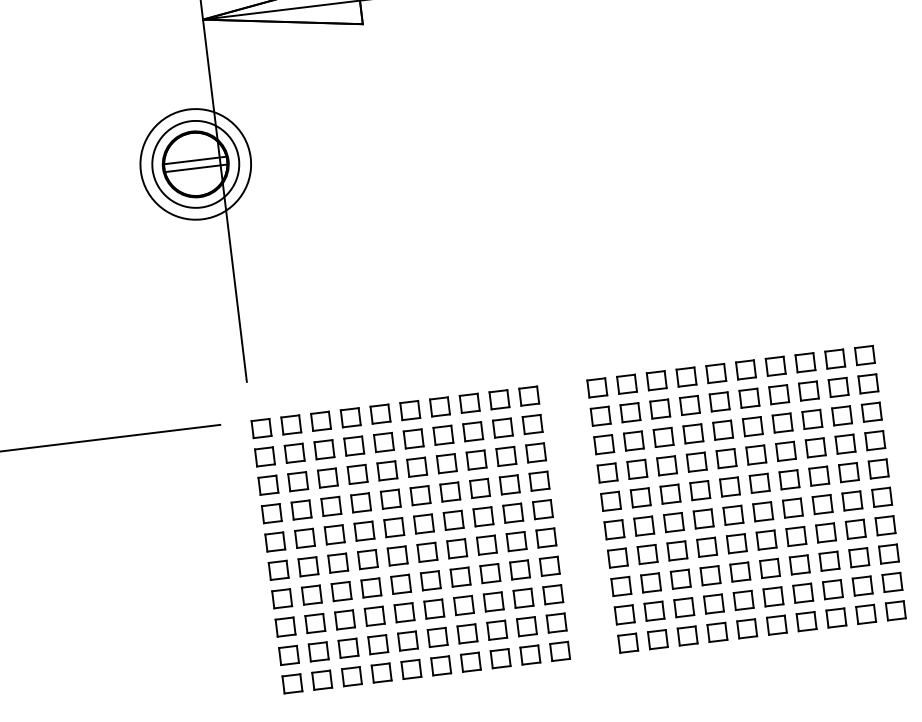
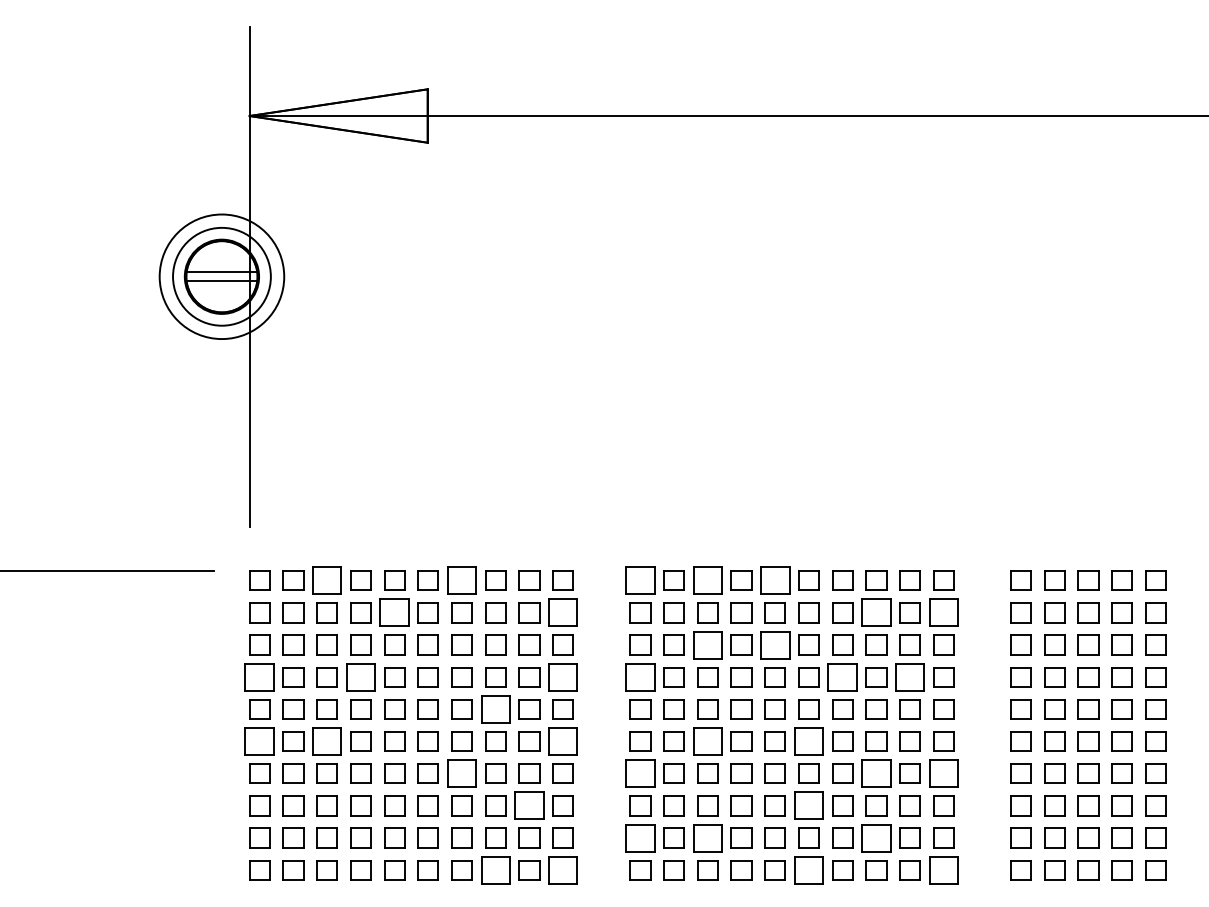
part: (715, 373) -> (774, 580), size x1.4
part: (656, 380) -> (707, 580), size x1.4
part: (868, 383) -> (943, 612), size x1.4
part: (597, 387) -> (640, 580), size x1.4
part: (808, 390) -> (876, 612), size x1.4
part: (439, 406) -> (461, 580), size x1.4
part: (320, 421) -> (326, 580), size x1.4
part: (531, 424) -> (562, 612), size x1.4
part: (722, 429) -> (774, 644), size x1.4
part: (663, 436) -> (707, 644), size x1.4
part: (383, 442) -> (394, 612), size x1.4
part: (845, 444) -> (909, 677), size x1.4
part: (785, 451) -> (842, 677), size x1.4
part: (607, 473) -> (640, 677), size x1.4
part: (538, 481) -> (562, 677), size x1.4
part: (360, 503) -> (360, 677), size x1.4
part: (762, 511) -> (808, 741), size x1.4
part: (271, 513) -> (259, 677), size x1.4
part: (483, 516) -> (495, 709), size x1.4
part: (673, 522) -> (707, 741), size x1.4
part: (885, 525) -> (943, 773), size x1.4
part: (826, 532) -> (876, 773), size x1.4
part: (545, 537) -> (562, 741), size x1.4
part: (617, 557) -> (640, 773), size x1.4
part: (337, 563) -> (326, 741), size x1.4
part: (769, 568) -> (808, 805), size x1.4
part: (278, 570) -> (259, 741), size x1.4
part: (460, 576) -> (461, 773), size x1.4
part: (832, 589) -> (876, 837), size x1.4
part: (523, 597) -> (529, 805), size x1.4
part: (683, 607) -> (707, 837), size x1.4
part: (895, 611) -> (943, 870), size x1.4
part: (624, 614) -> (640, 837), size x1.4
part: (776, 625) -> (808, 870), size x1.4
part: (559, 651) -> (562, 870), size x1.4
part: (500, 658) -> (495, 870), size x1.4

